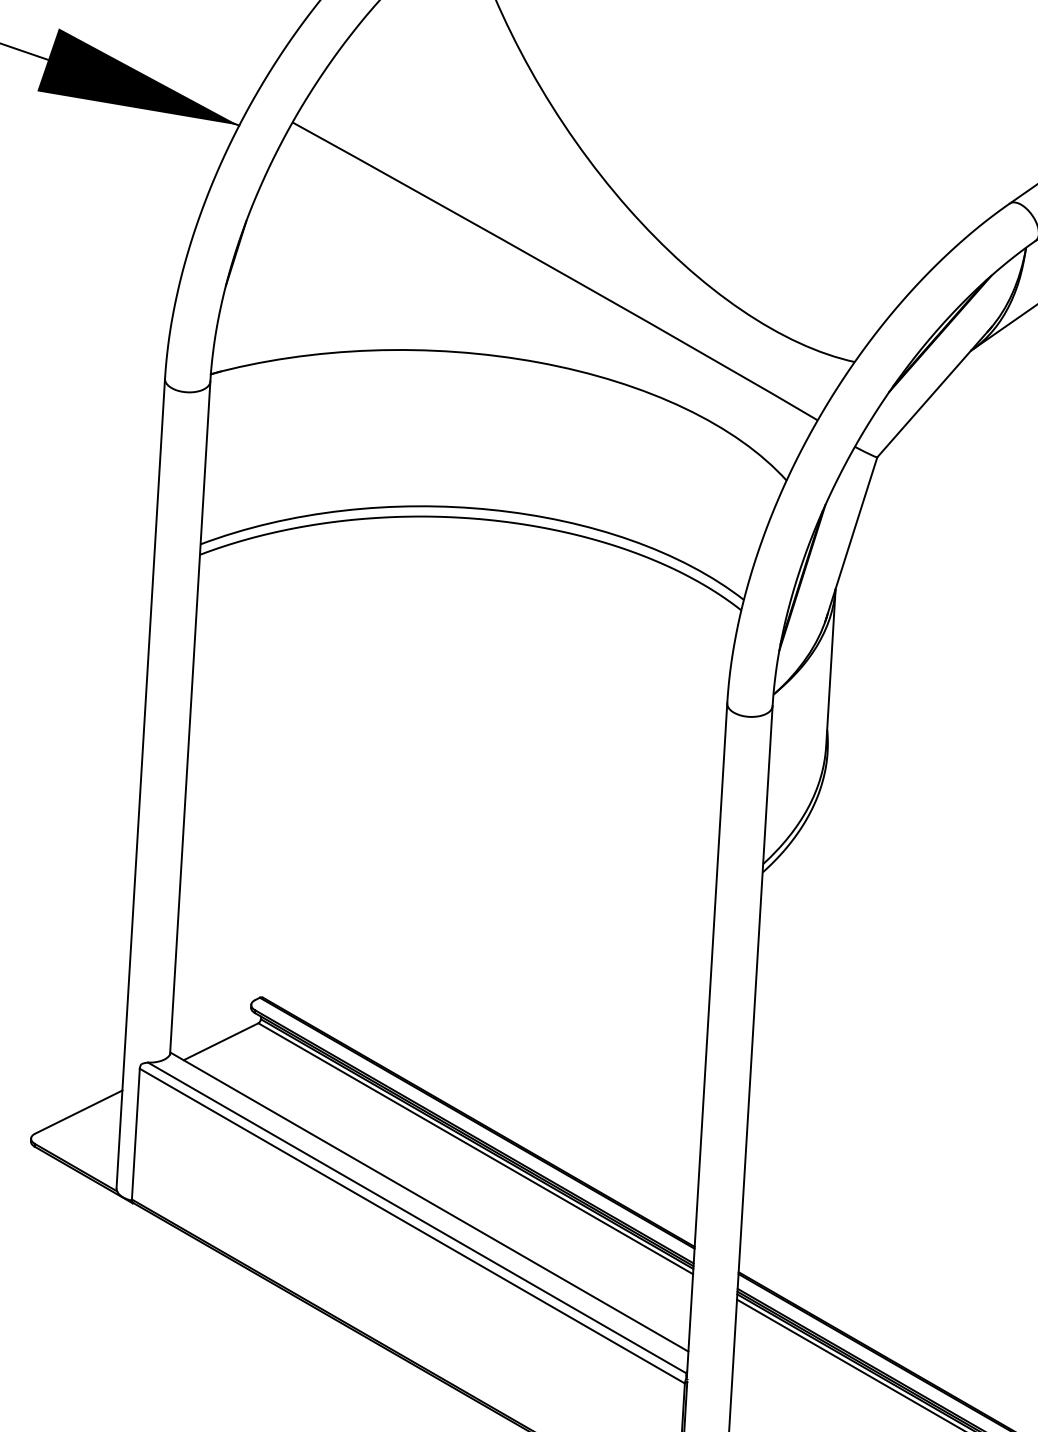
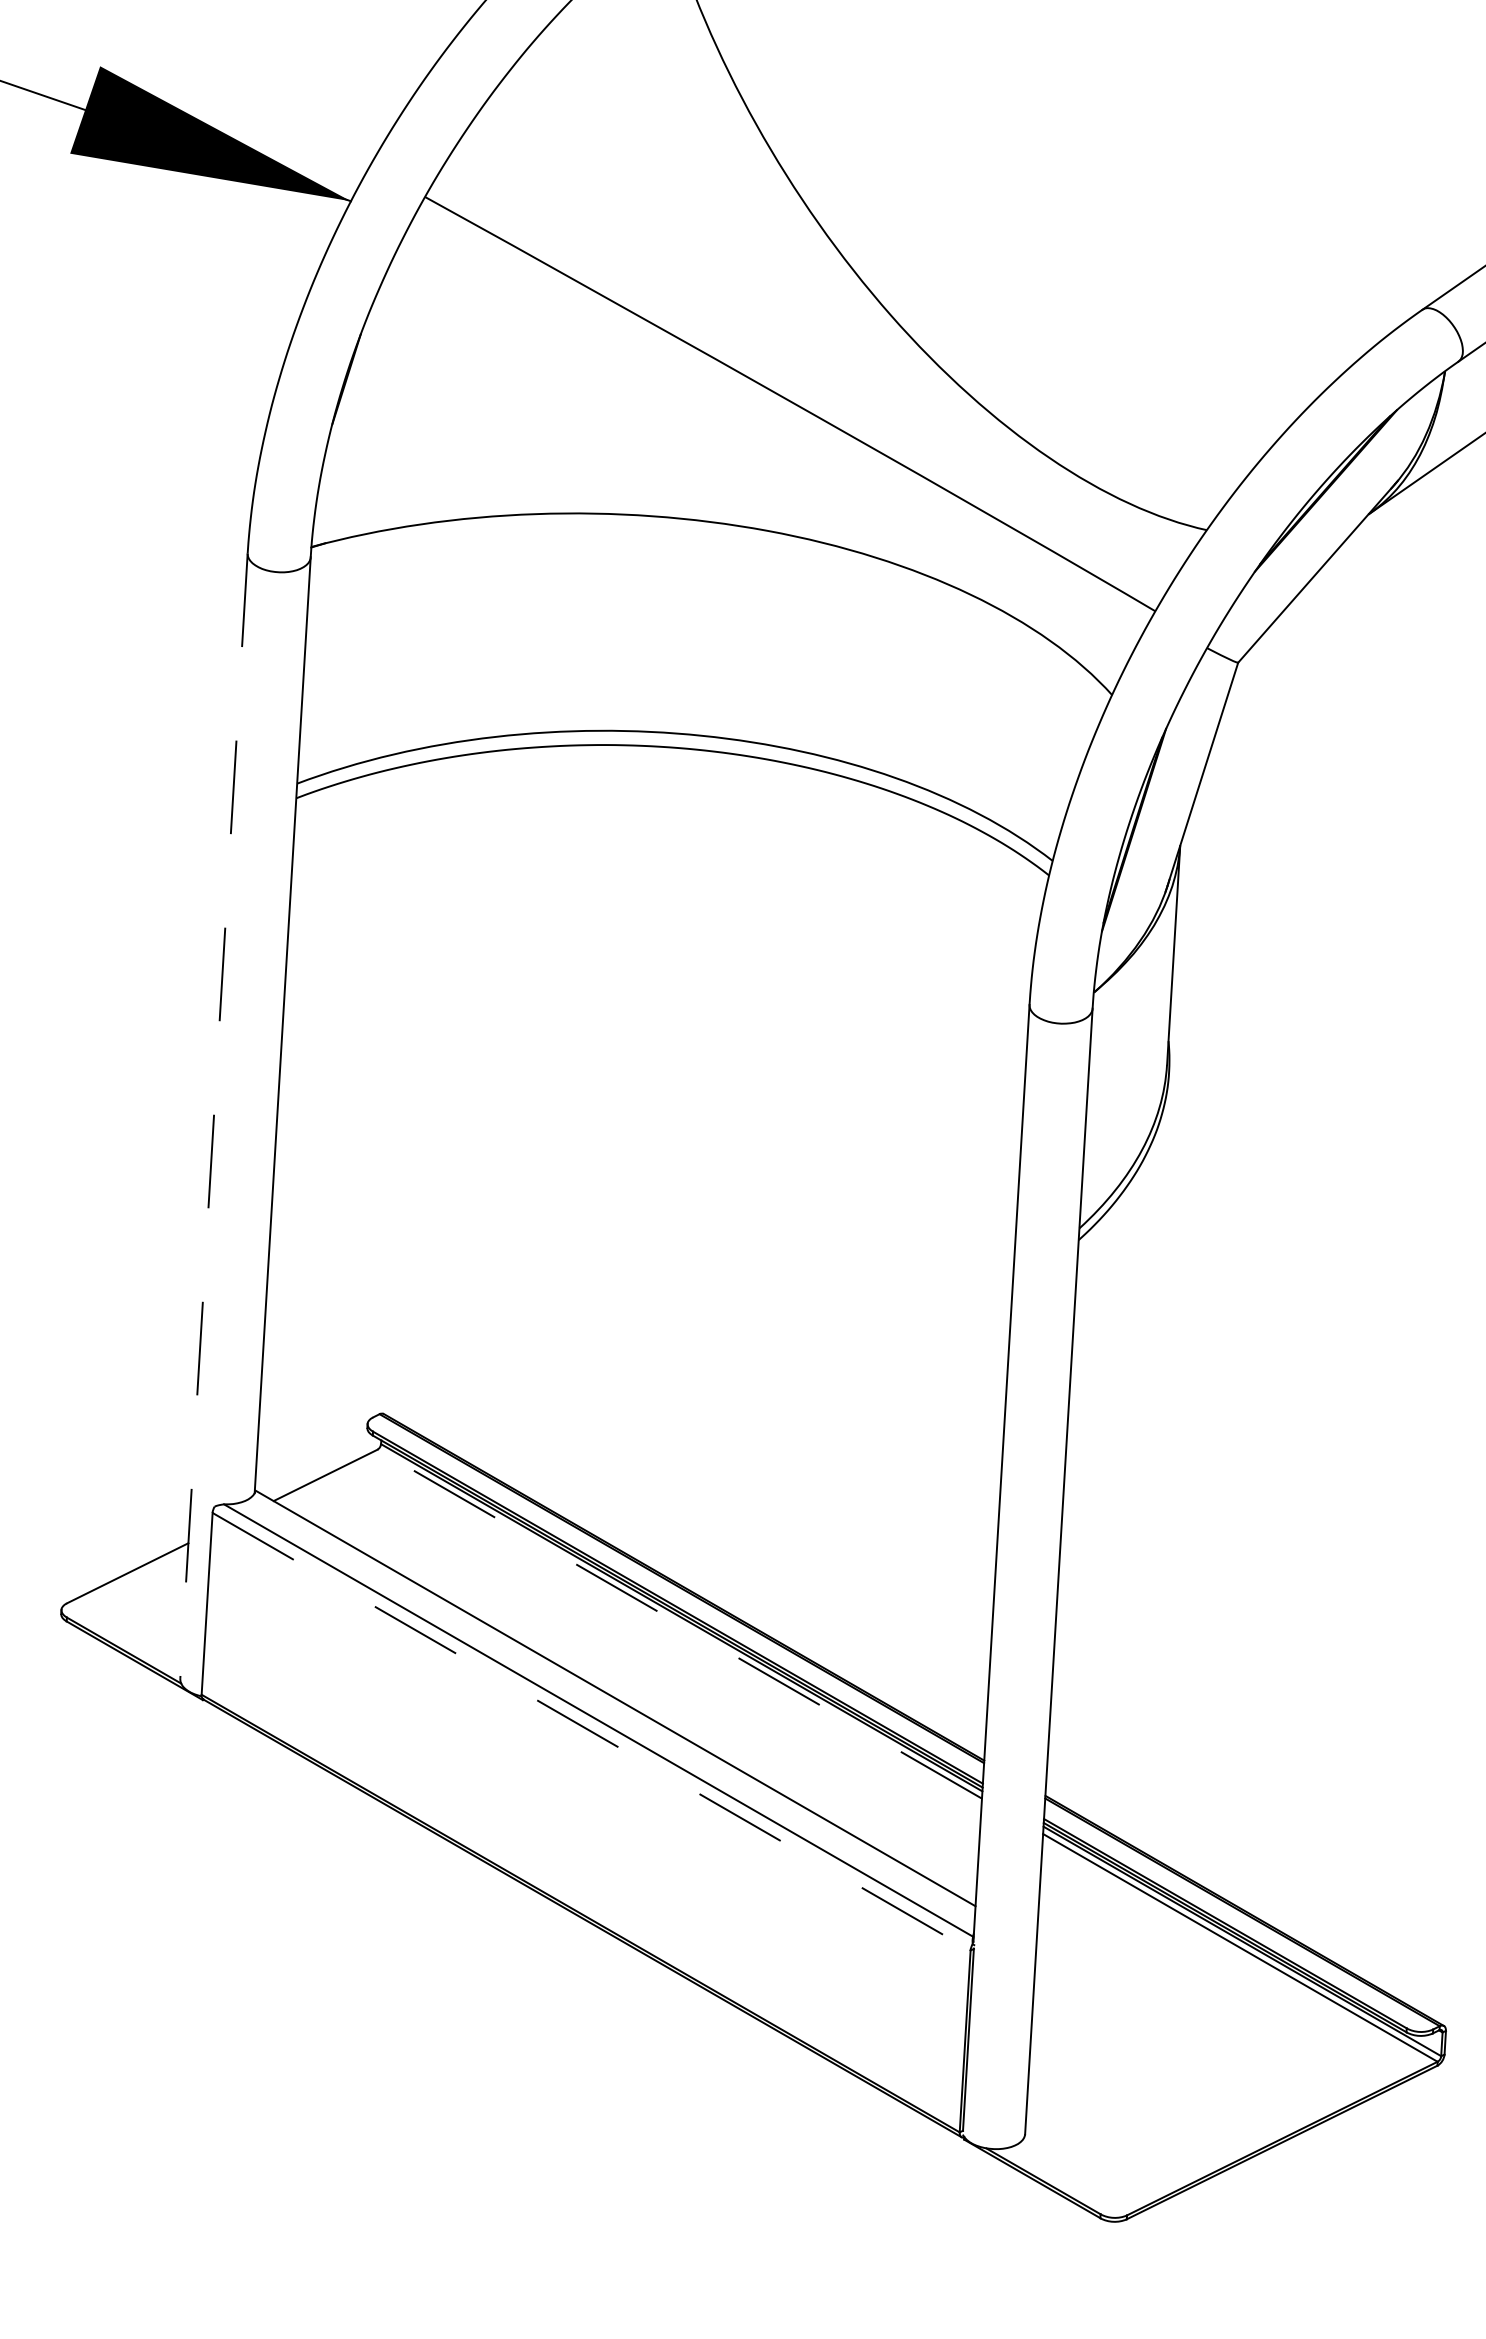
line: (140, 783) -> (213, 1116), solid -> dashed
line: (475, 1148) -> (679, 1624), solid -> dashed
line: (412, 1225) -> (591, 1731), solid -> dashed

